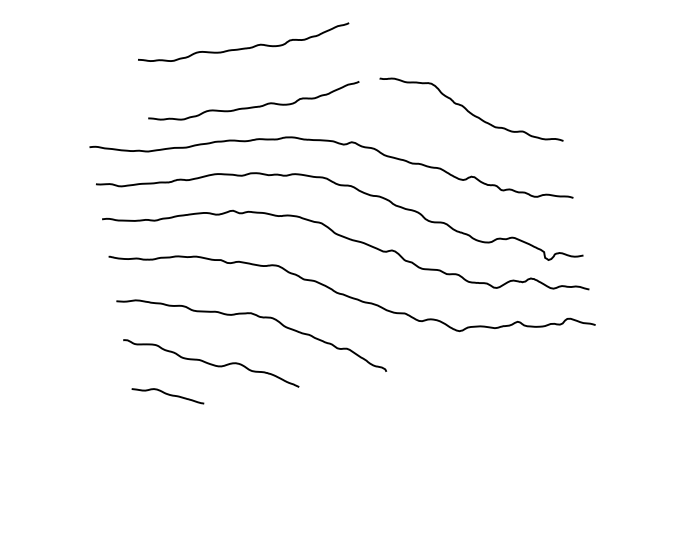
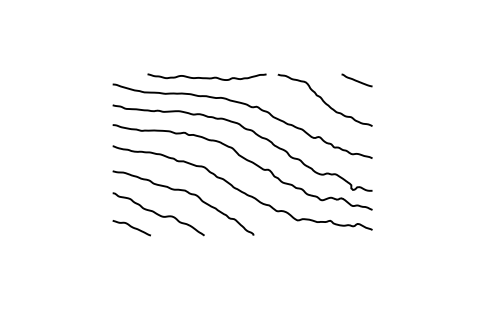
curve: (243, 47) -> (206, 44), removed
line: (520, 64) -> (356, 80), added

